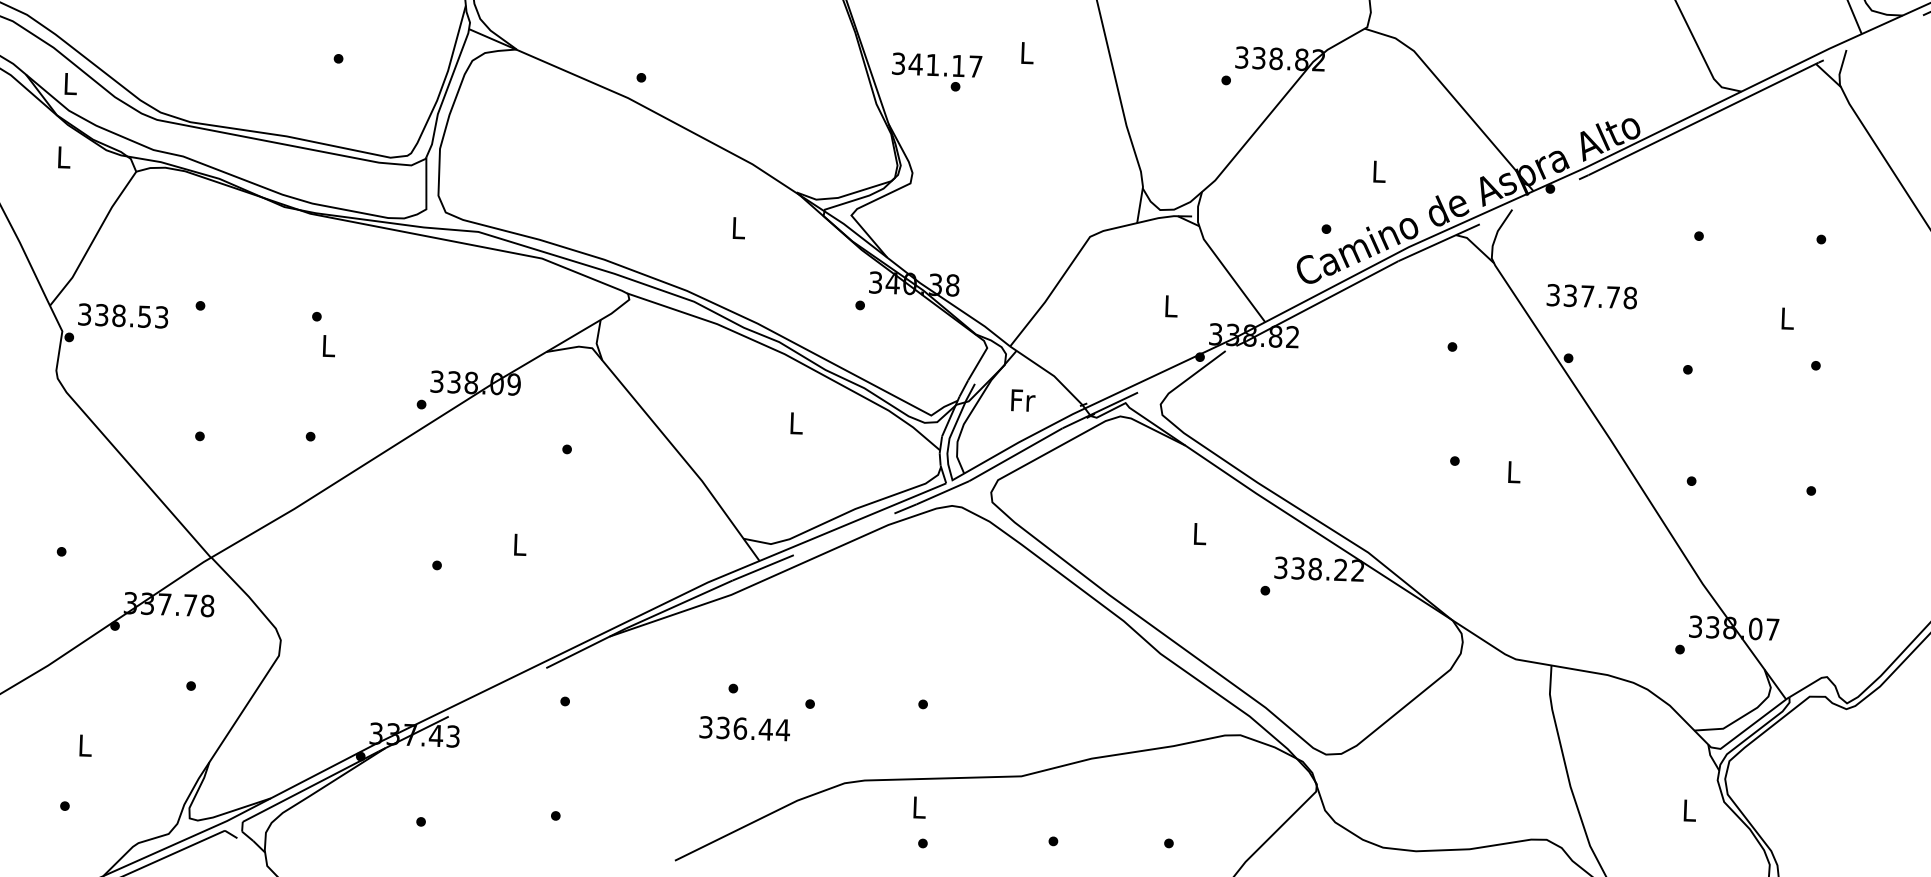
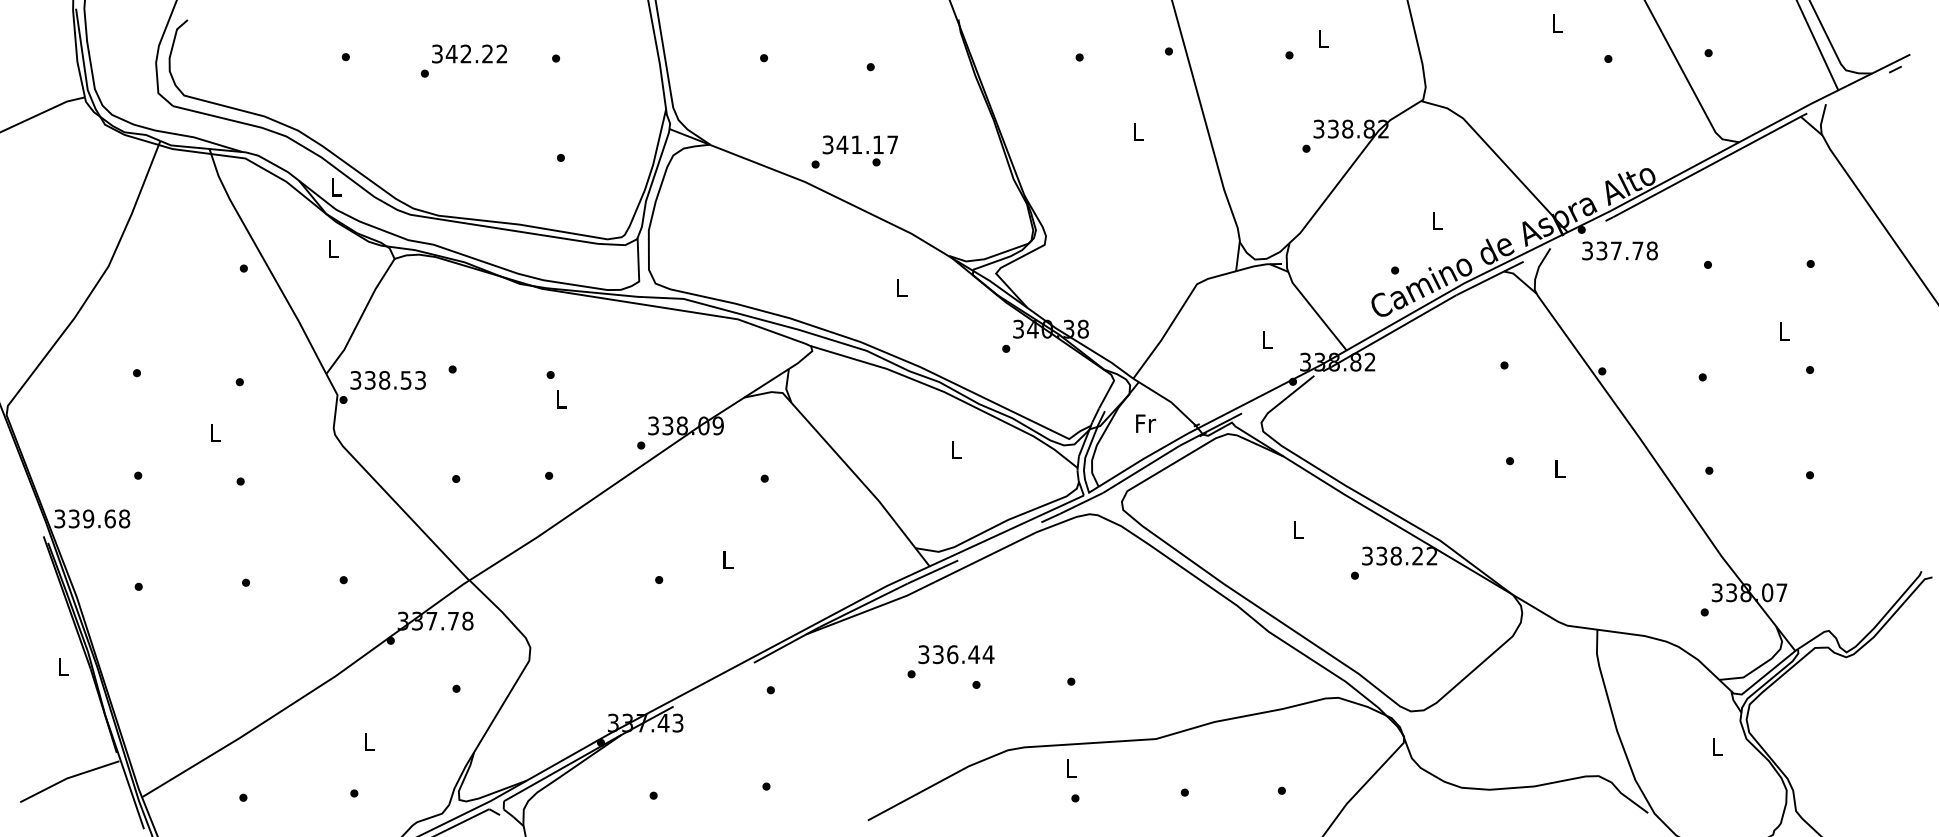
text: (937, 71) -> (860, 150), moved
text: (1591, 296) -> (1619, 250), moved
text: (744, 728) -> (956, 654), moved

